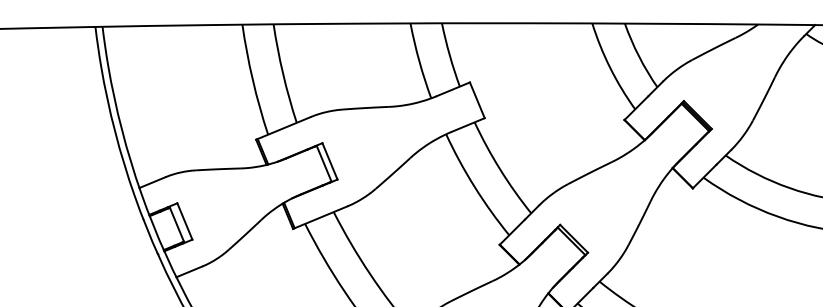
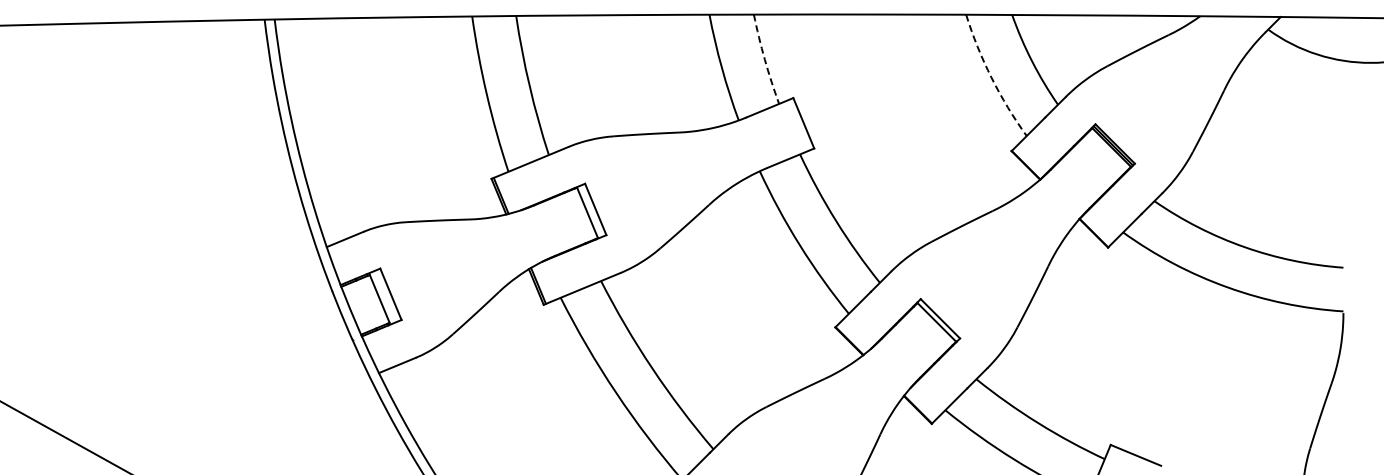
arc: (449, 55) -> (764, 59), solid -> dashed
arc: (610, 67) -> (991, 77), solid -> dashed

